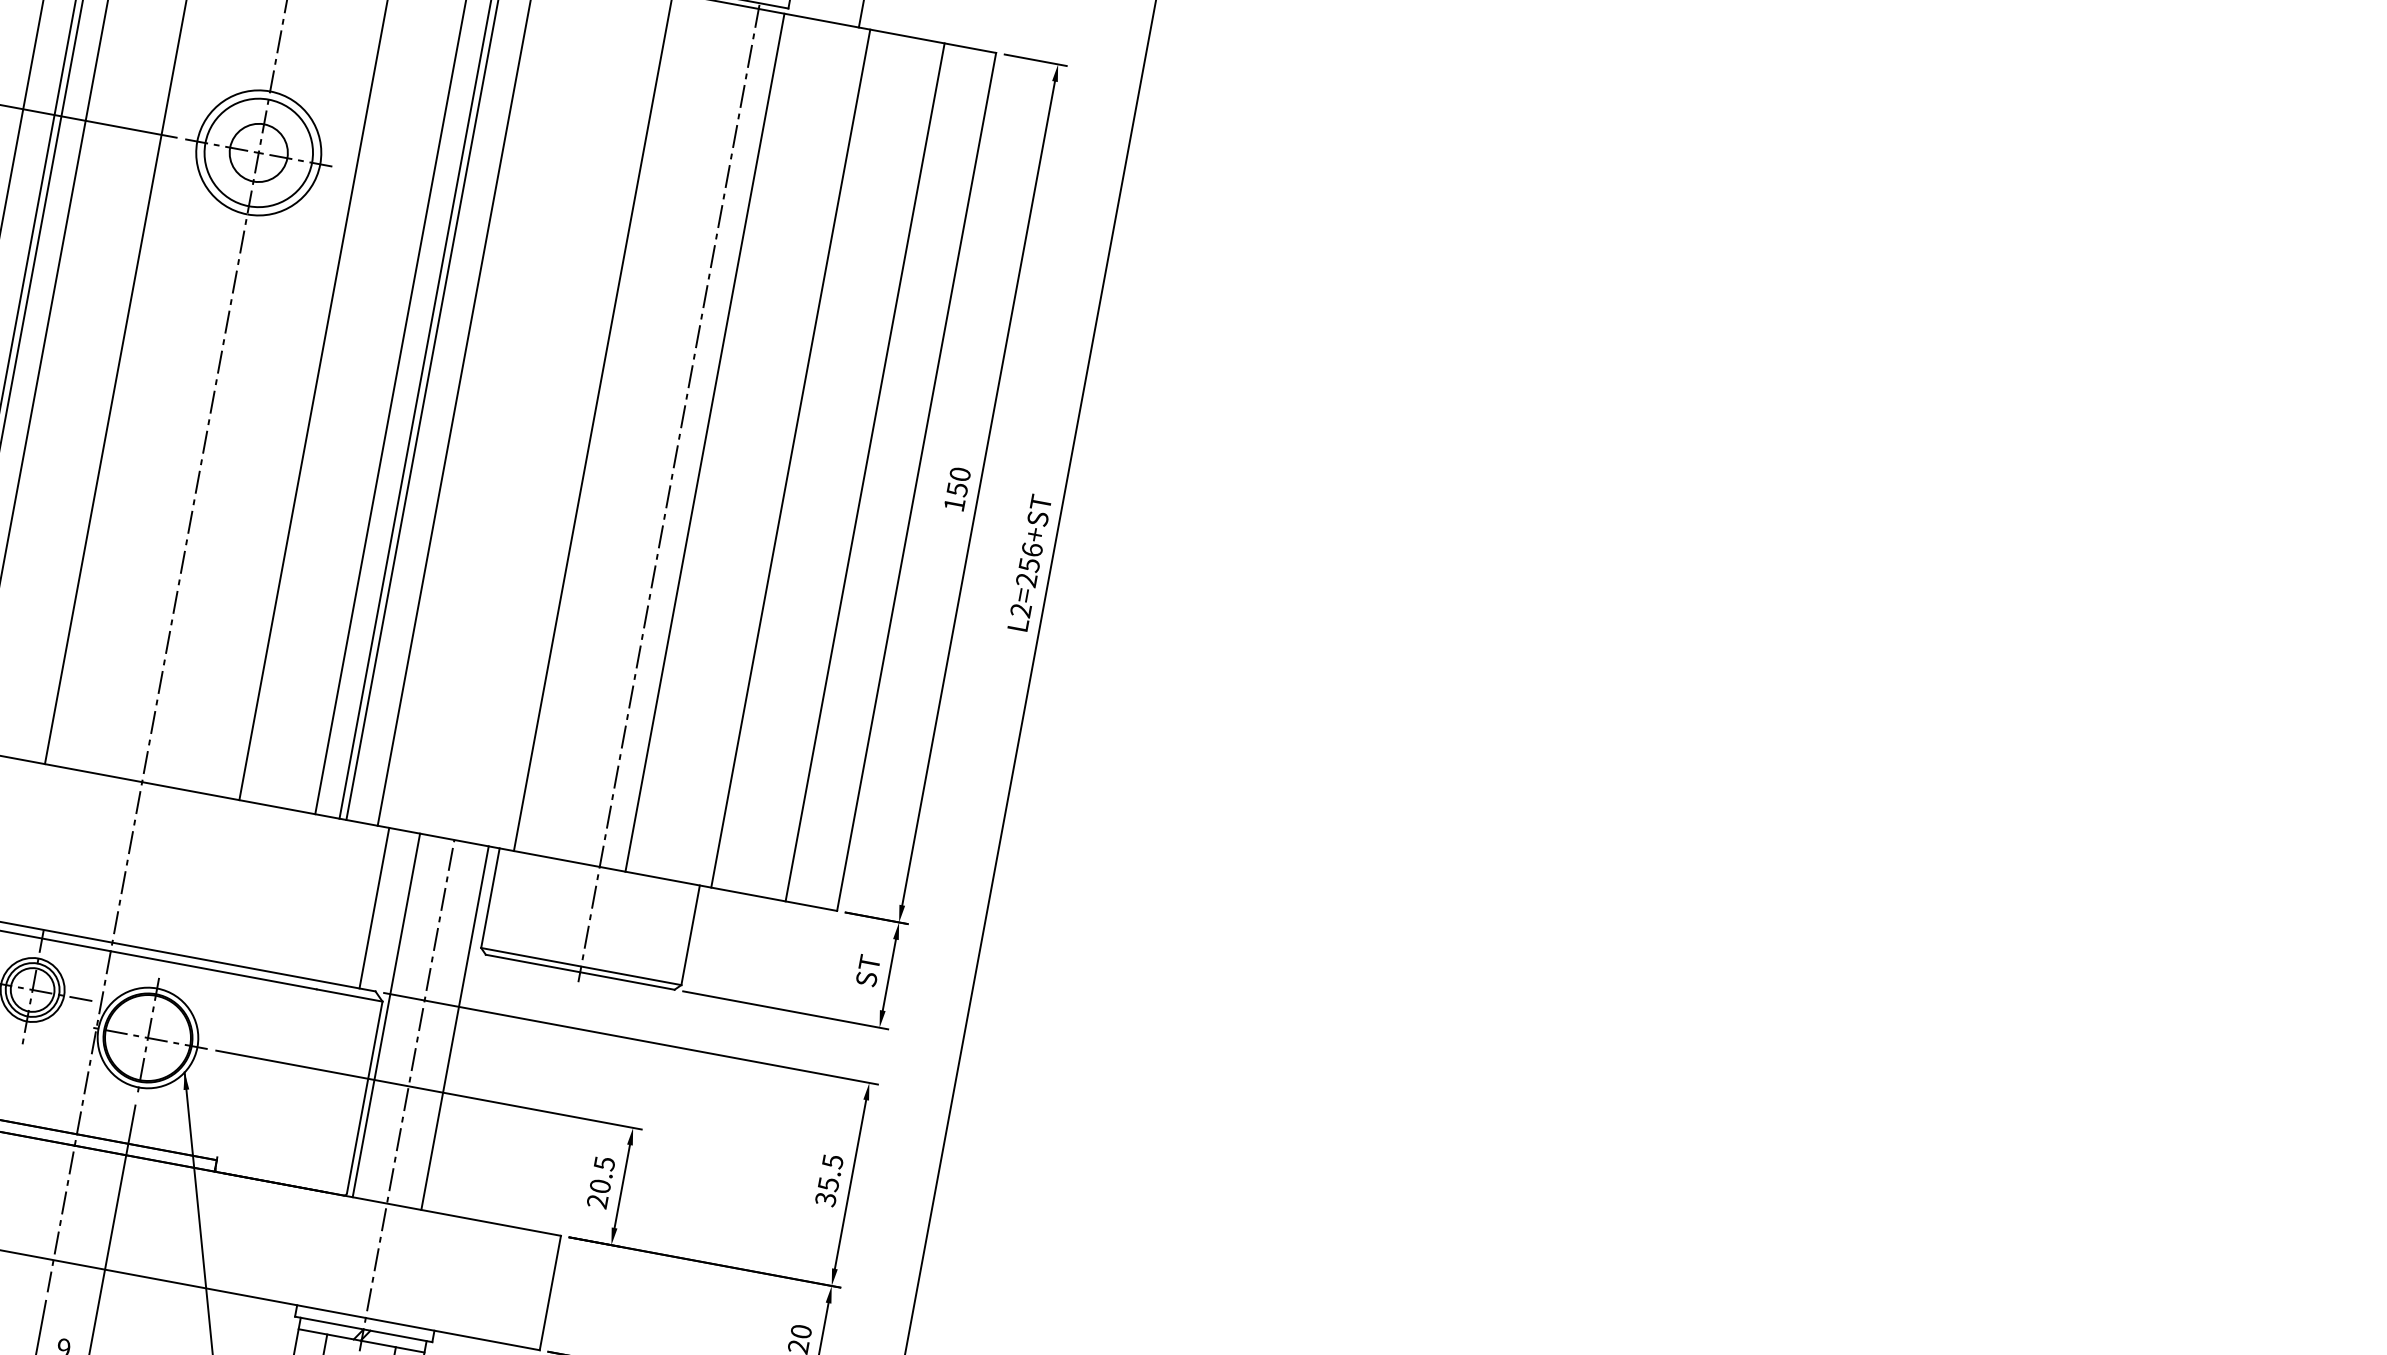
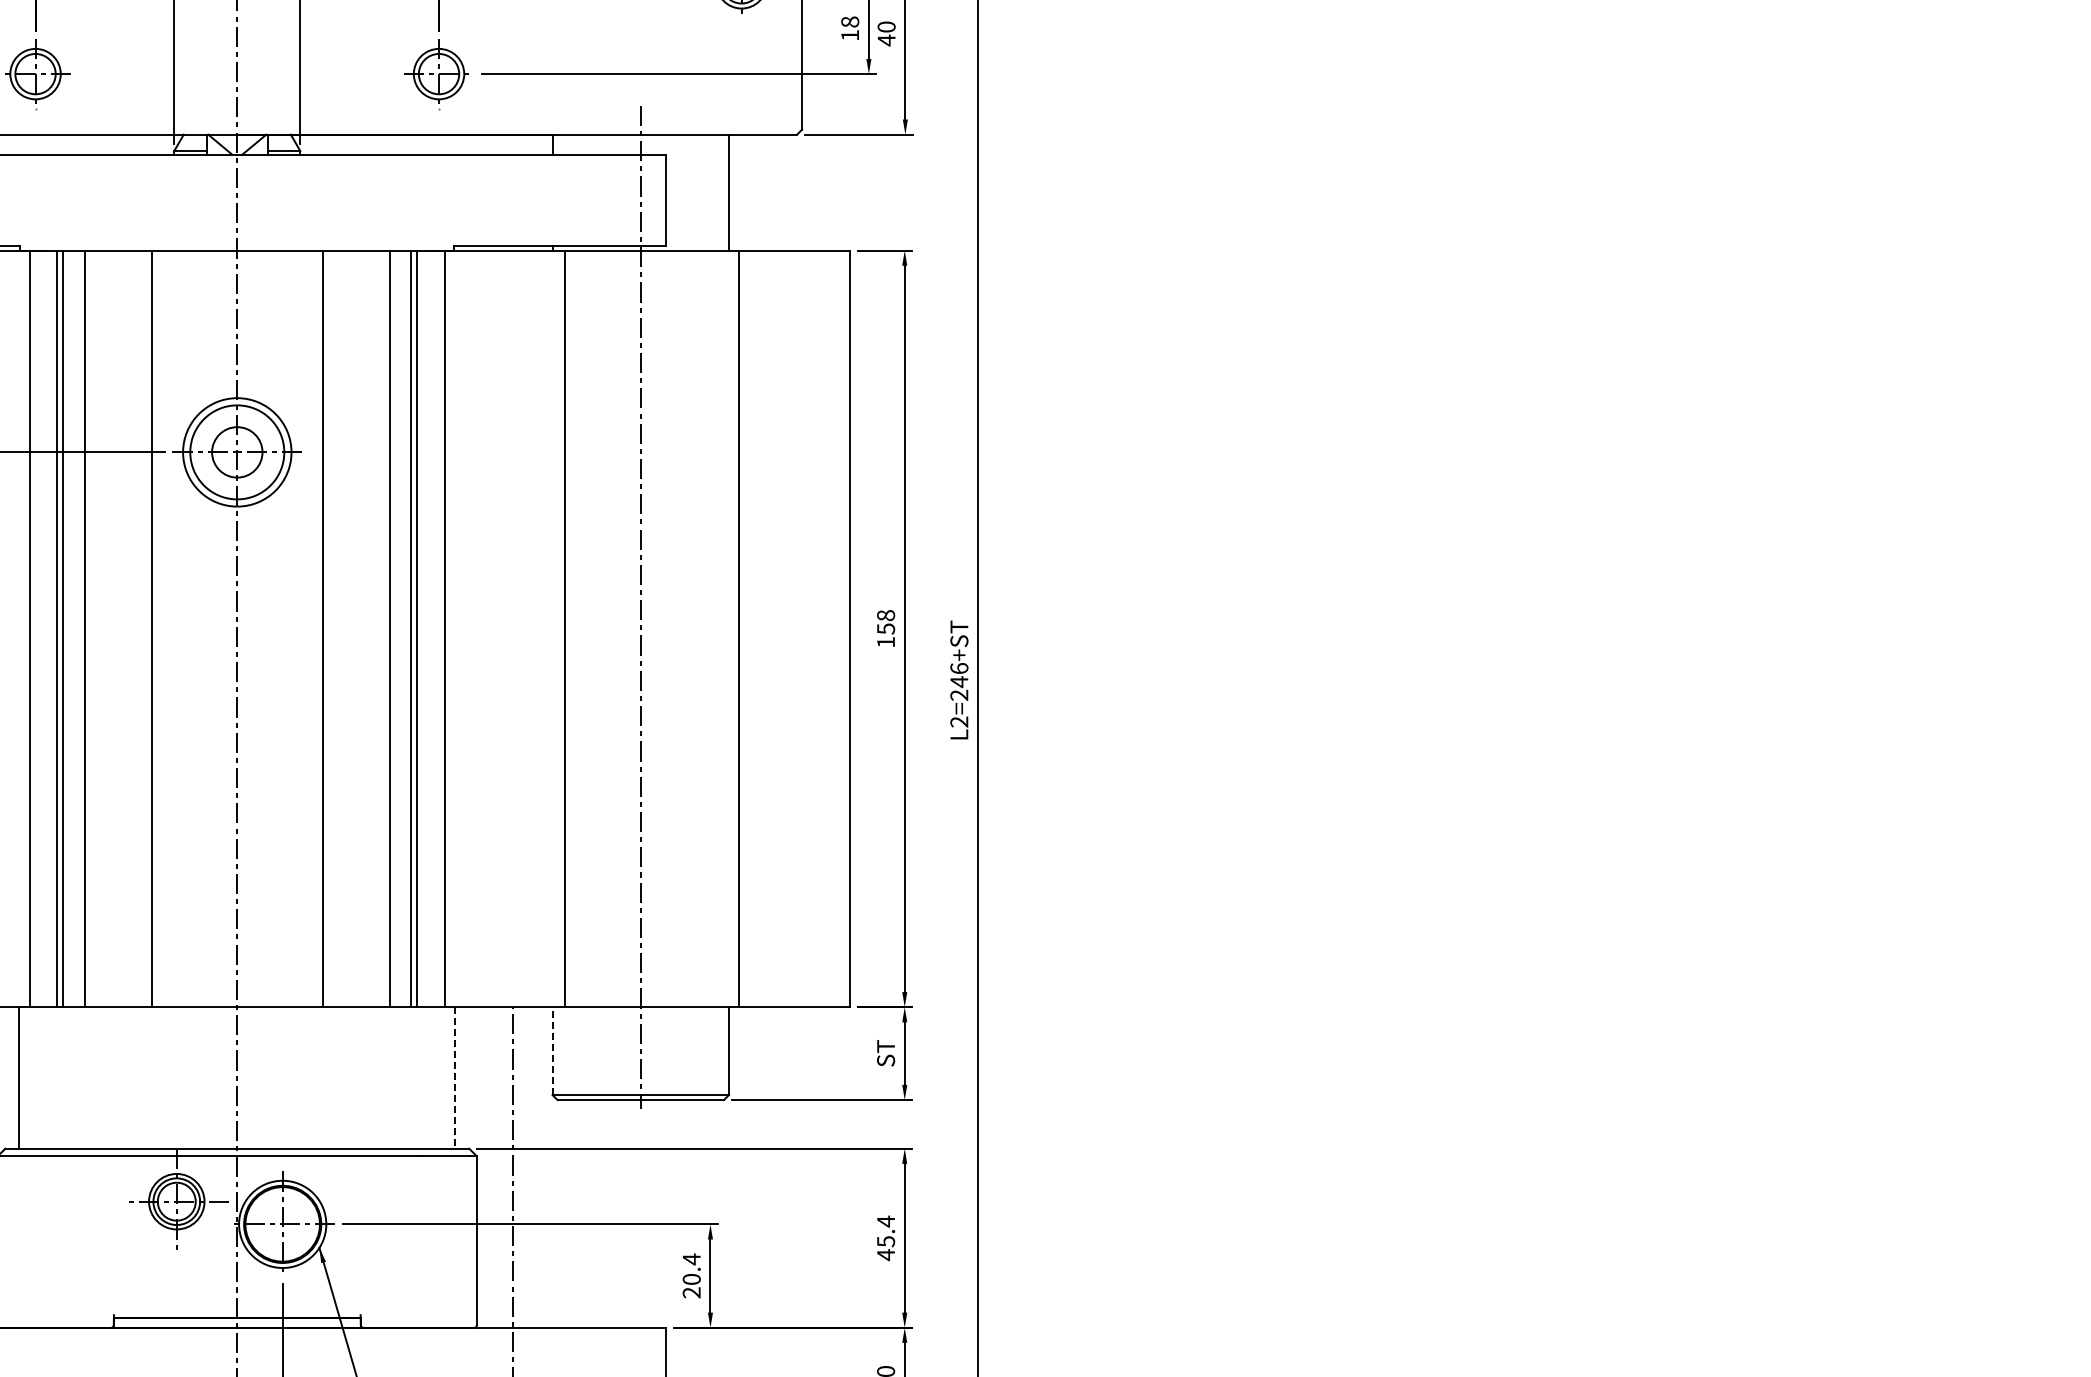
line: (705, 442) -> (663, 628), removed
line: (865, 471) -> (804, 628), removed
text: (959, 474) -> (885, 615), 150 -> 158
text: (1029, 565) -> (959, 682), L2=256+ST -> L2=246+ST
line: (490, 897) -> (552, 1050), solid -> dashed
line: (374, 907) -> (455, 1077), solid -> dashed
line: (386, 1015) -> (482, 1167), removed
line: (454, 1028) -> (542, 1167), removed
text: (604, 1163) -> (691, 1259), 20.5 -> 20.4
text: (829, 1180) -> (886, 1238), 35.5 -> 45.4

